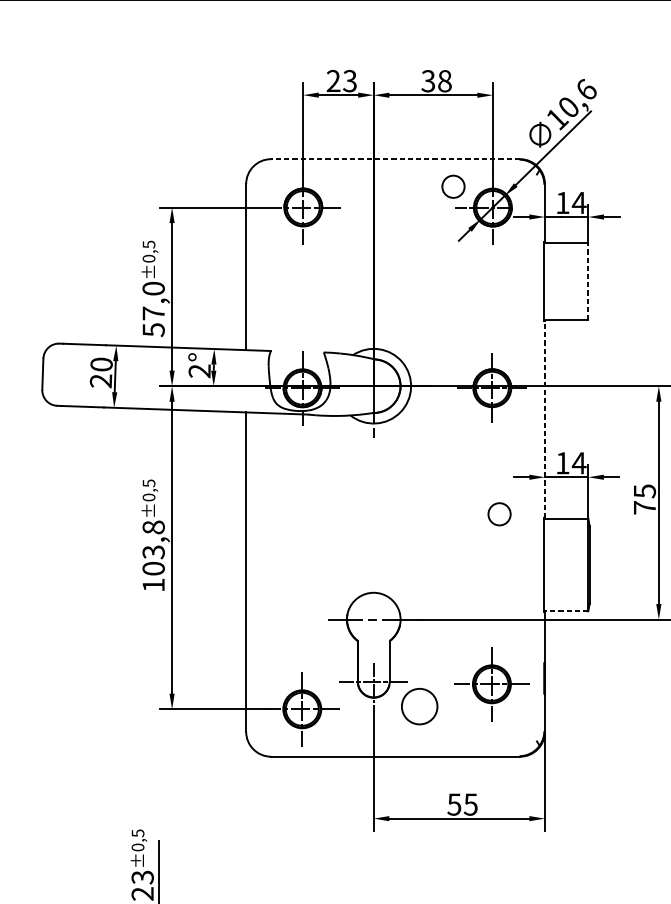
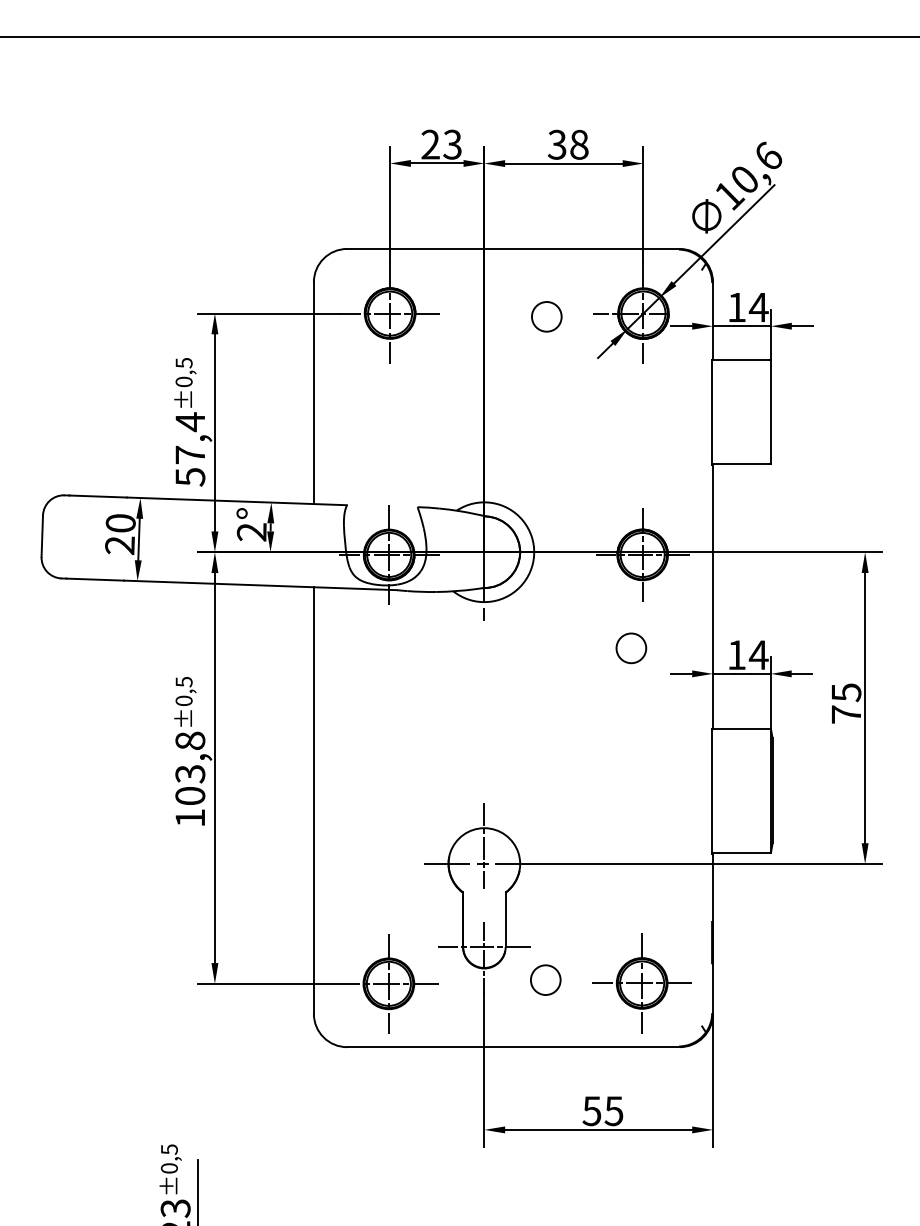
line: (394, 158) -> (512, 248), dashed -> solid
circle: (453, 186) -> (546, 316), moved
line: (588, 281) -> (771, 412), dashed -> solid
text: (153, 289) -> (190, 422), 57,0 -> 57,4
line: (544, 419) -> (712, 596), dashed -> solid
circle: (499, 514) -> (631, 648), moved
line: (373, 605) -> (484, 845), added
line: (566, 610) -> (741, 852), dashed -> solid
part: (491, 684) -> (641, 983), moved
circle: (419, 706) -> (545, 979), size x0.62

